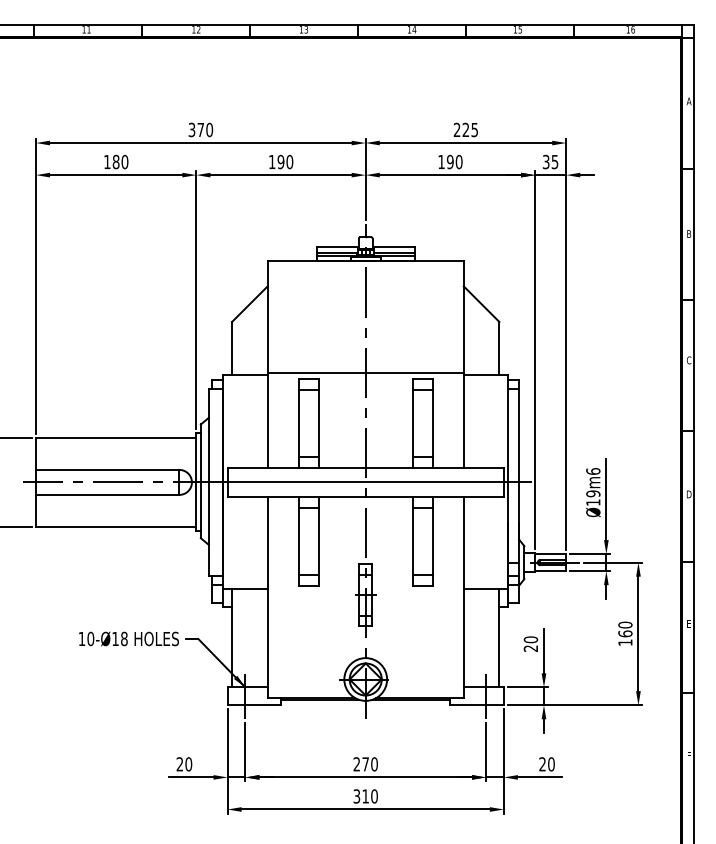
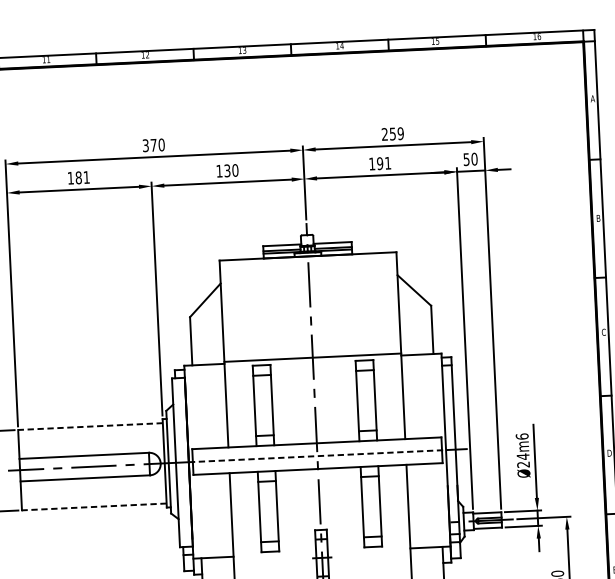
text: (470, 129) -> (396, 133), 225 -> 259
text: (124, 161) -> (86, 177), 180 -> 181
text: (458, 161) -> (387, 162), 190 -> 191
text: (550, 161) -> (470, 158), 35 -> 50
text: (280, 162) -> (226, 171), 190 -> 130
line: (115, 437) -> (89, 426), solid -> dashed
line: (365, 482) -> (317, 456), solid -> dashed
text: (593, 497) -> (523, 460), Ø19m6 -> Ø24m6
line: (115, 526) -> (93, 506), solid -> dashed

